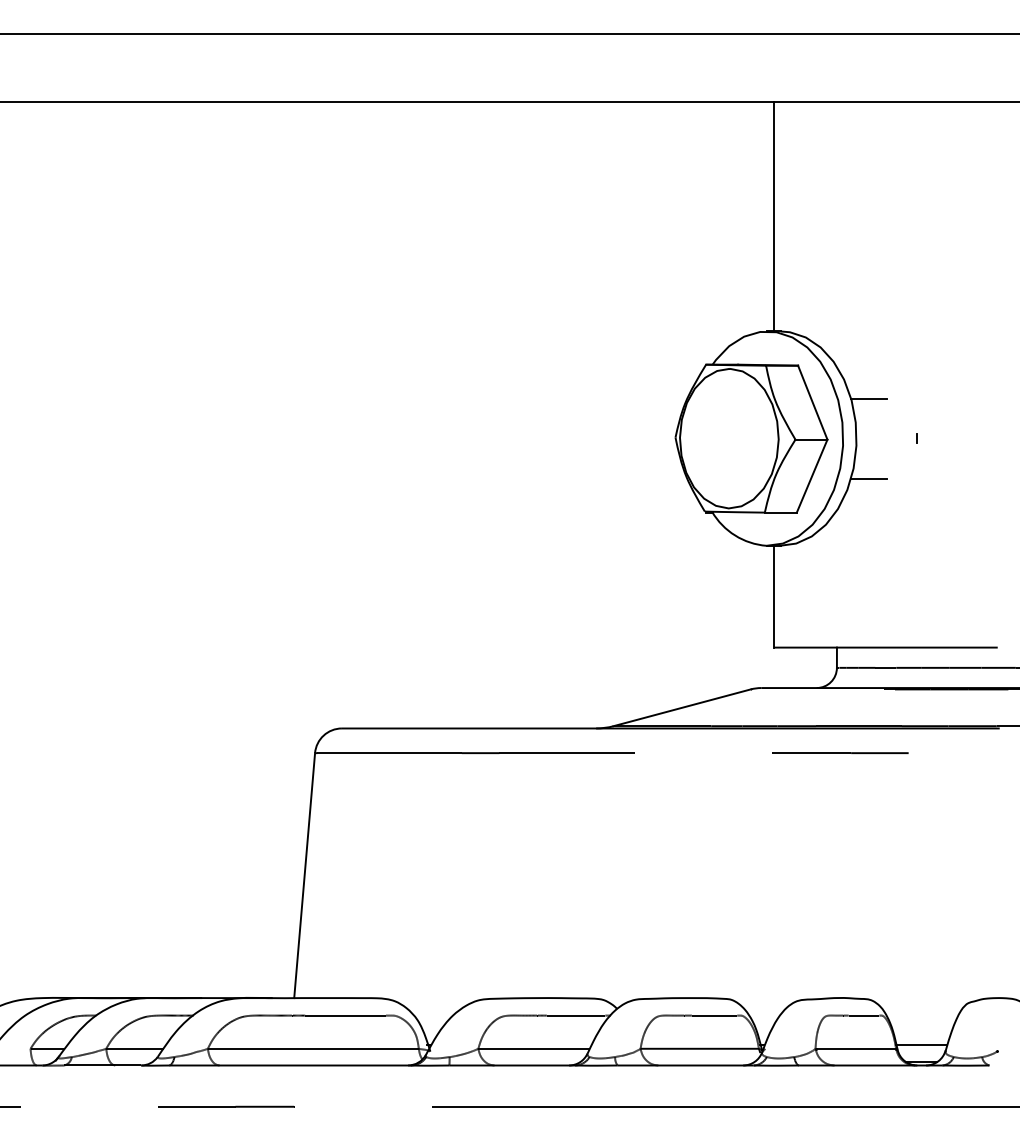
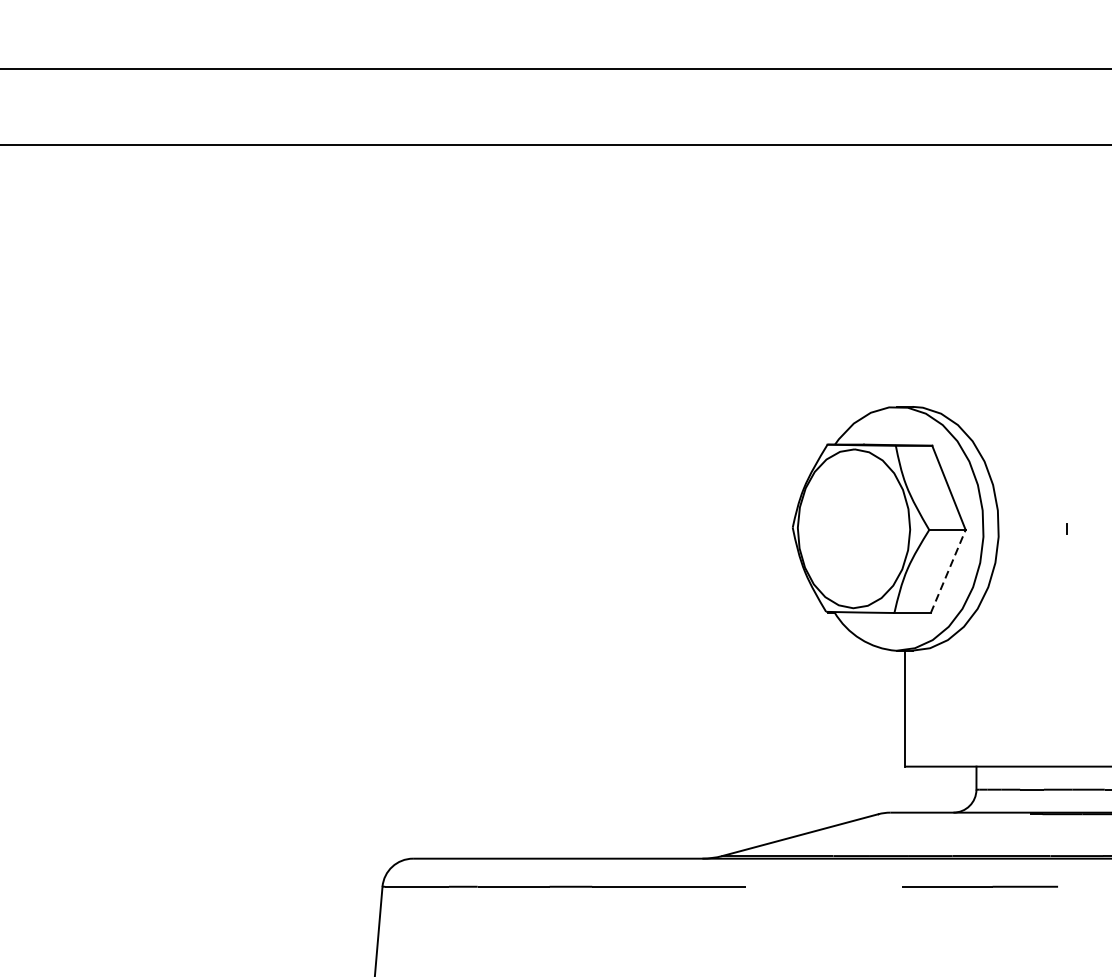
line: (774, 216) -> (905, 275), removed
line: (869, 398) -> (1013, 483), removed
line: (812, 476) -> (948, 571), solid -> dashed
line: (869, 478) -> (1013, 574), removed

